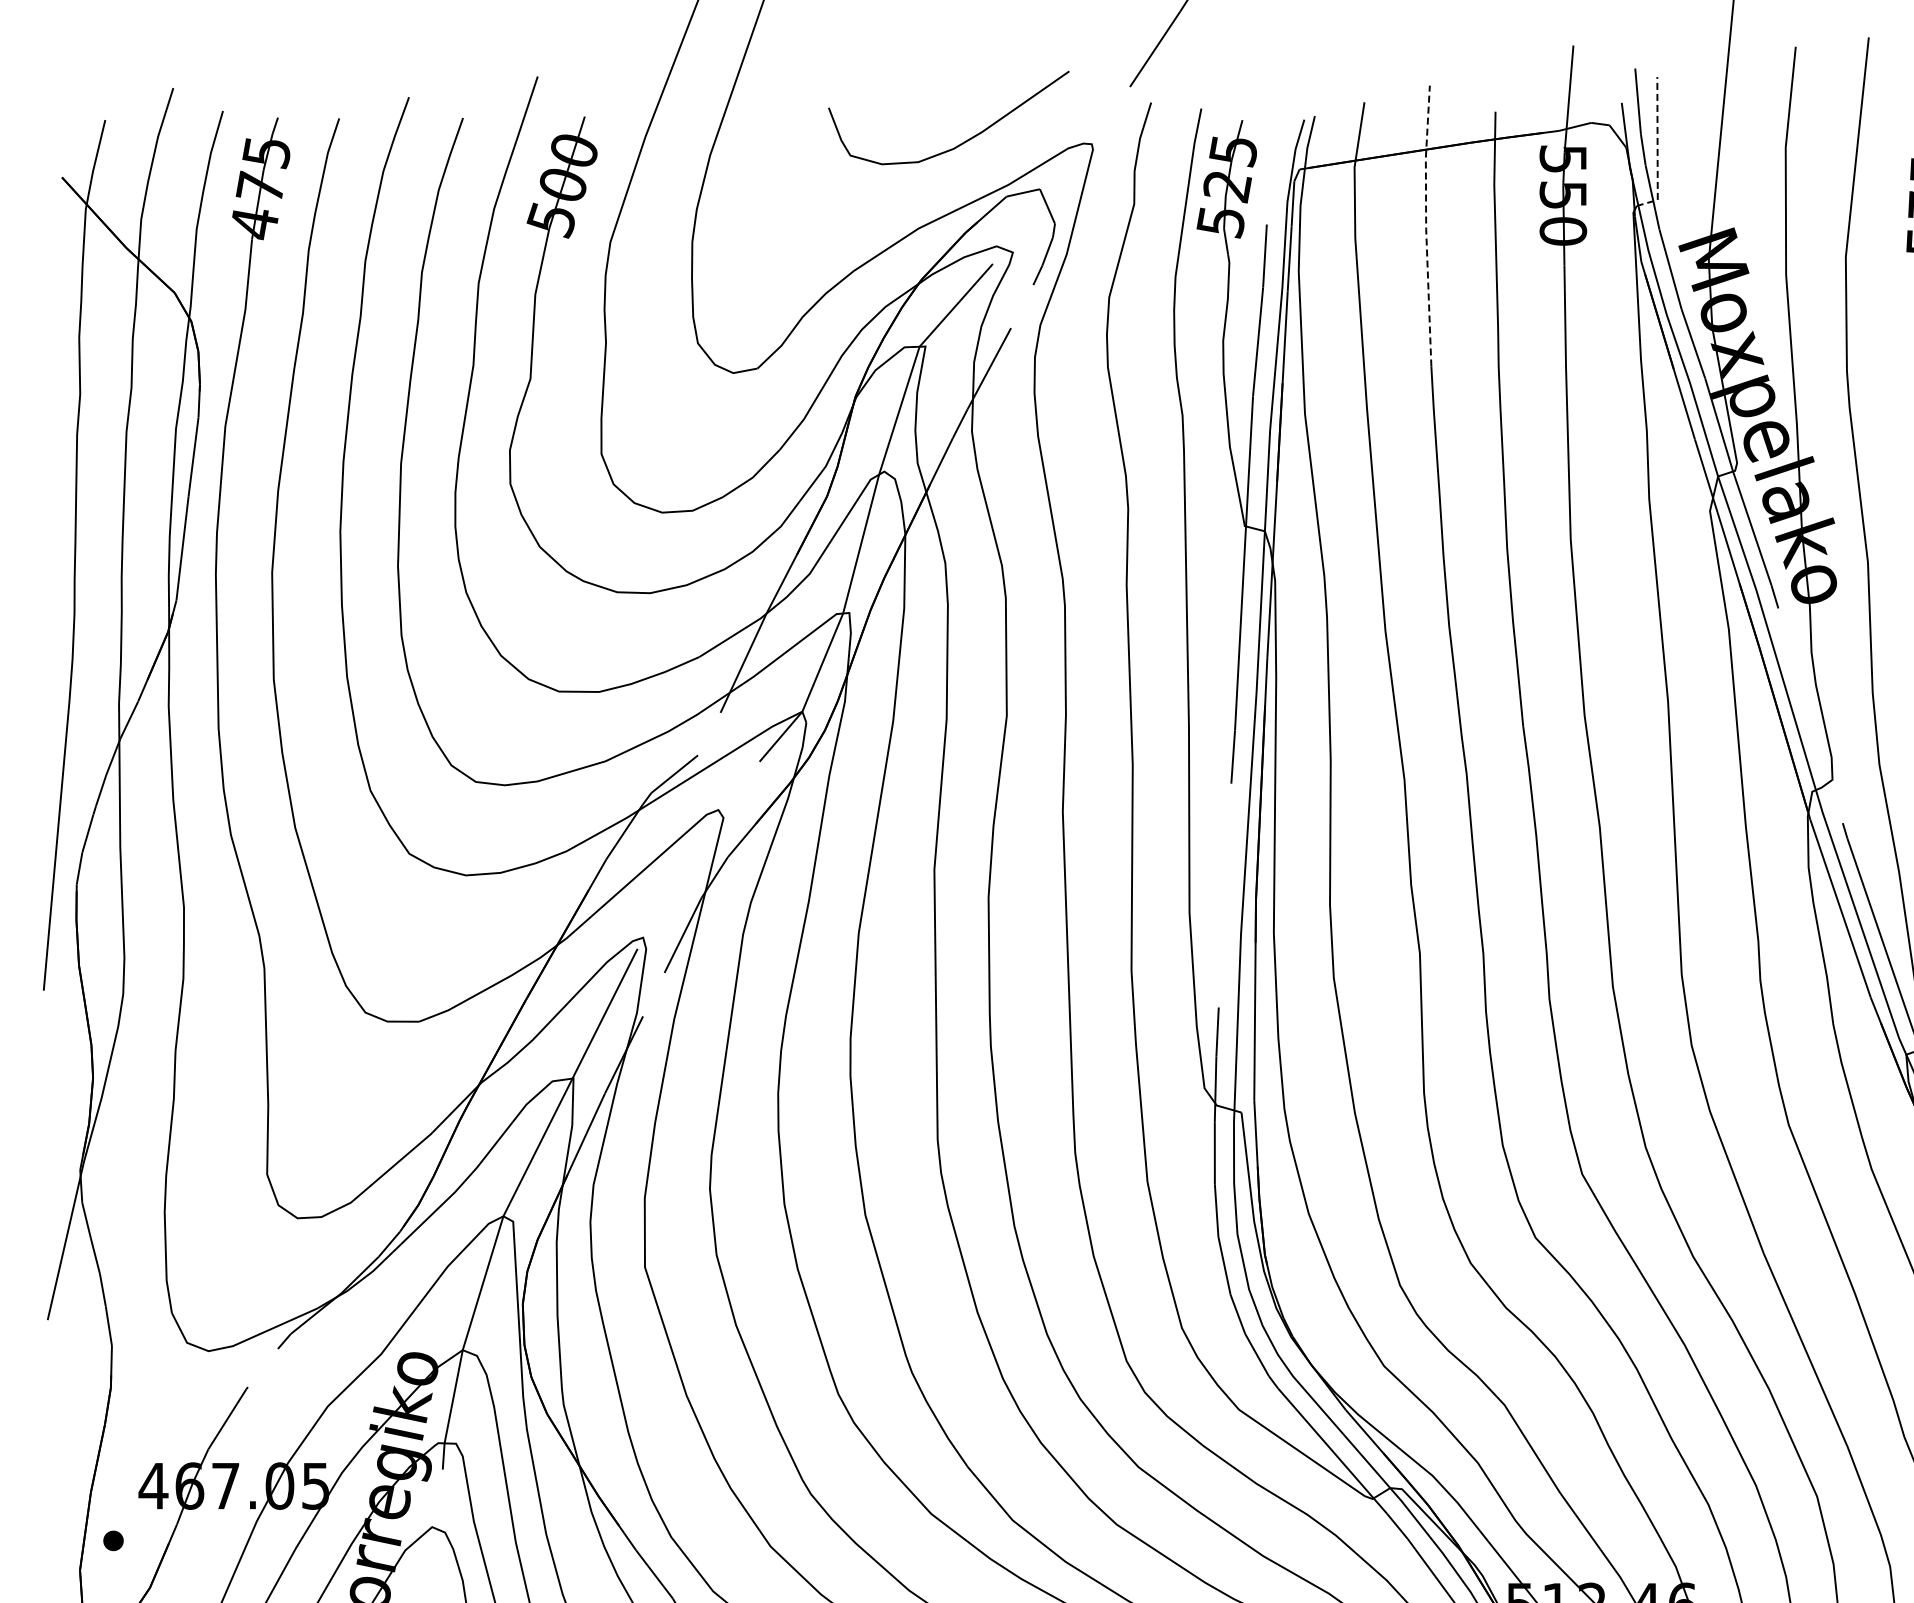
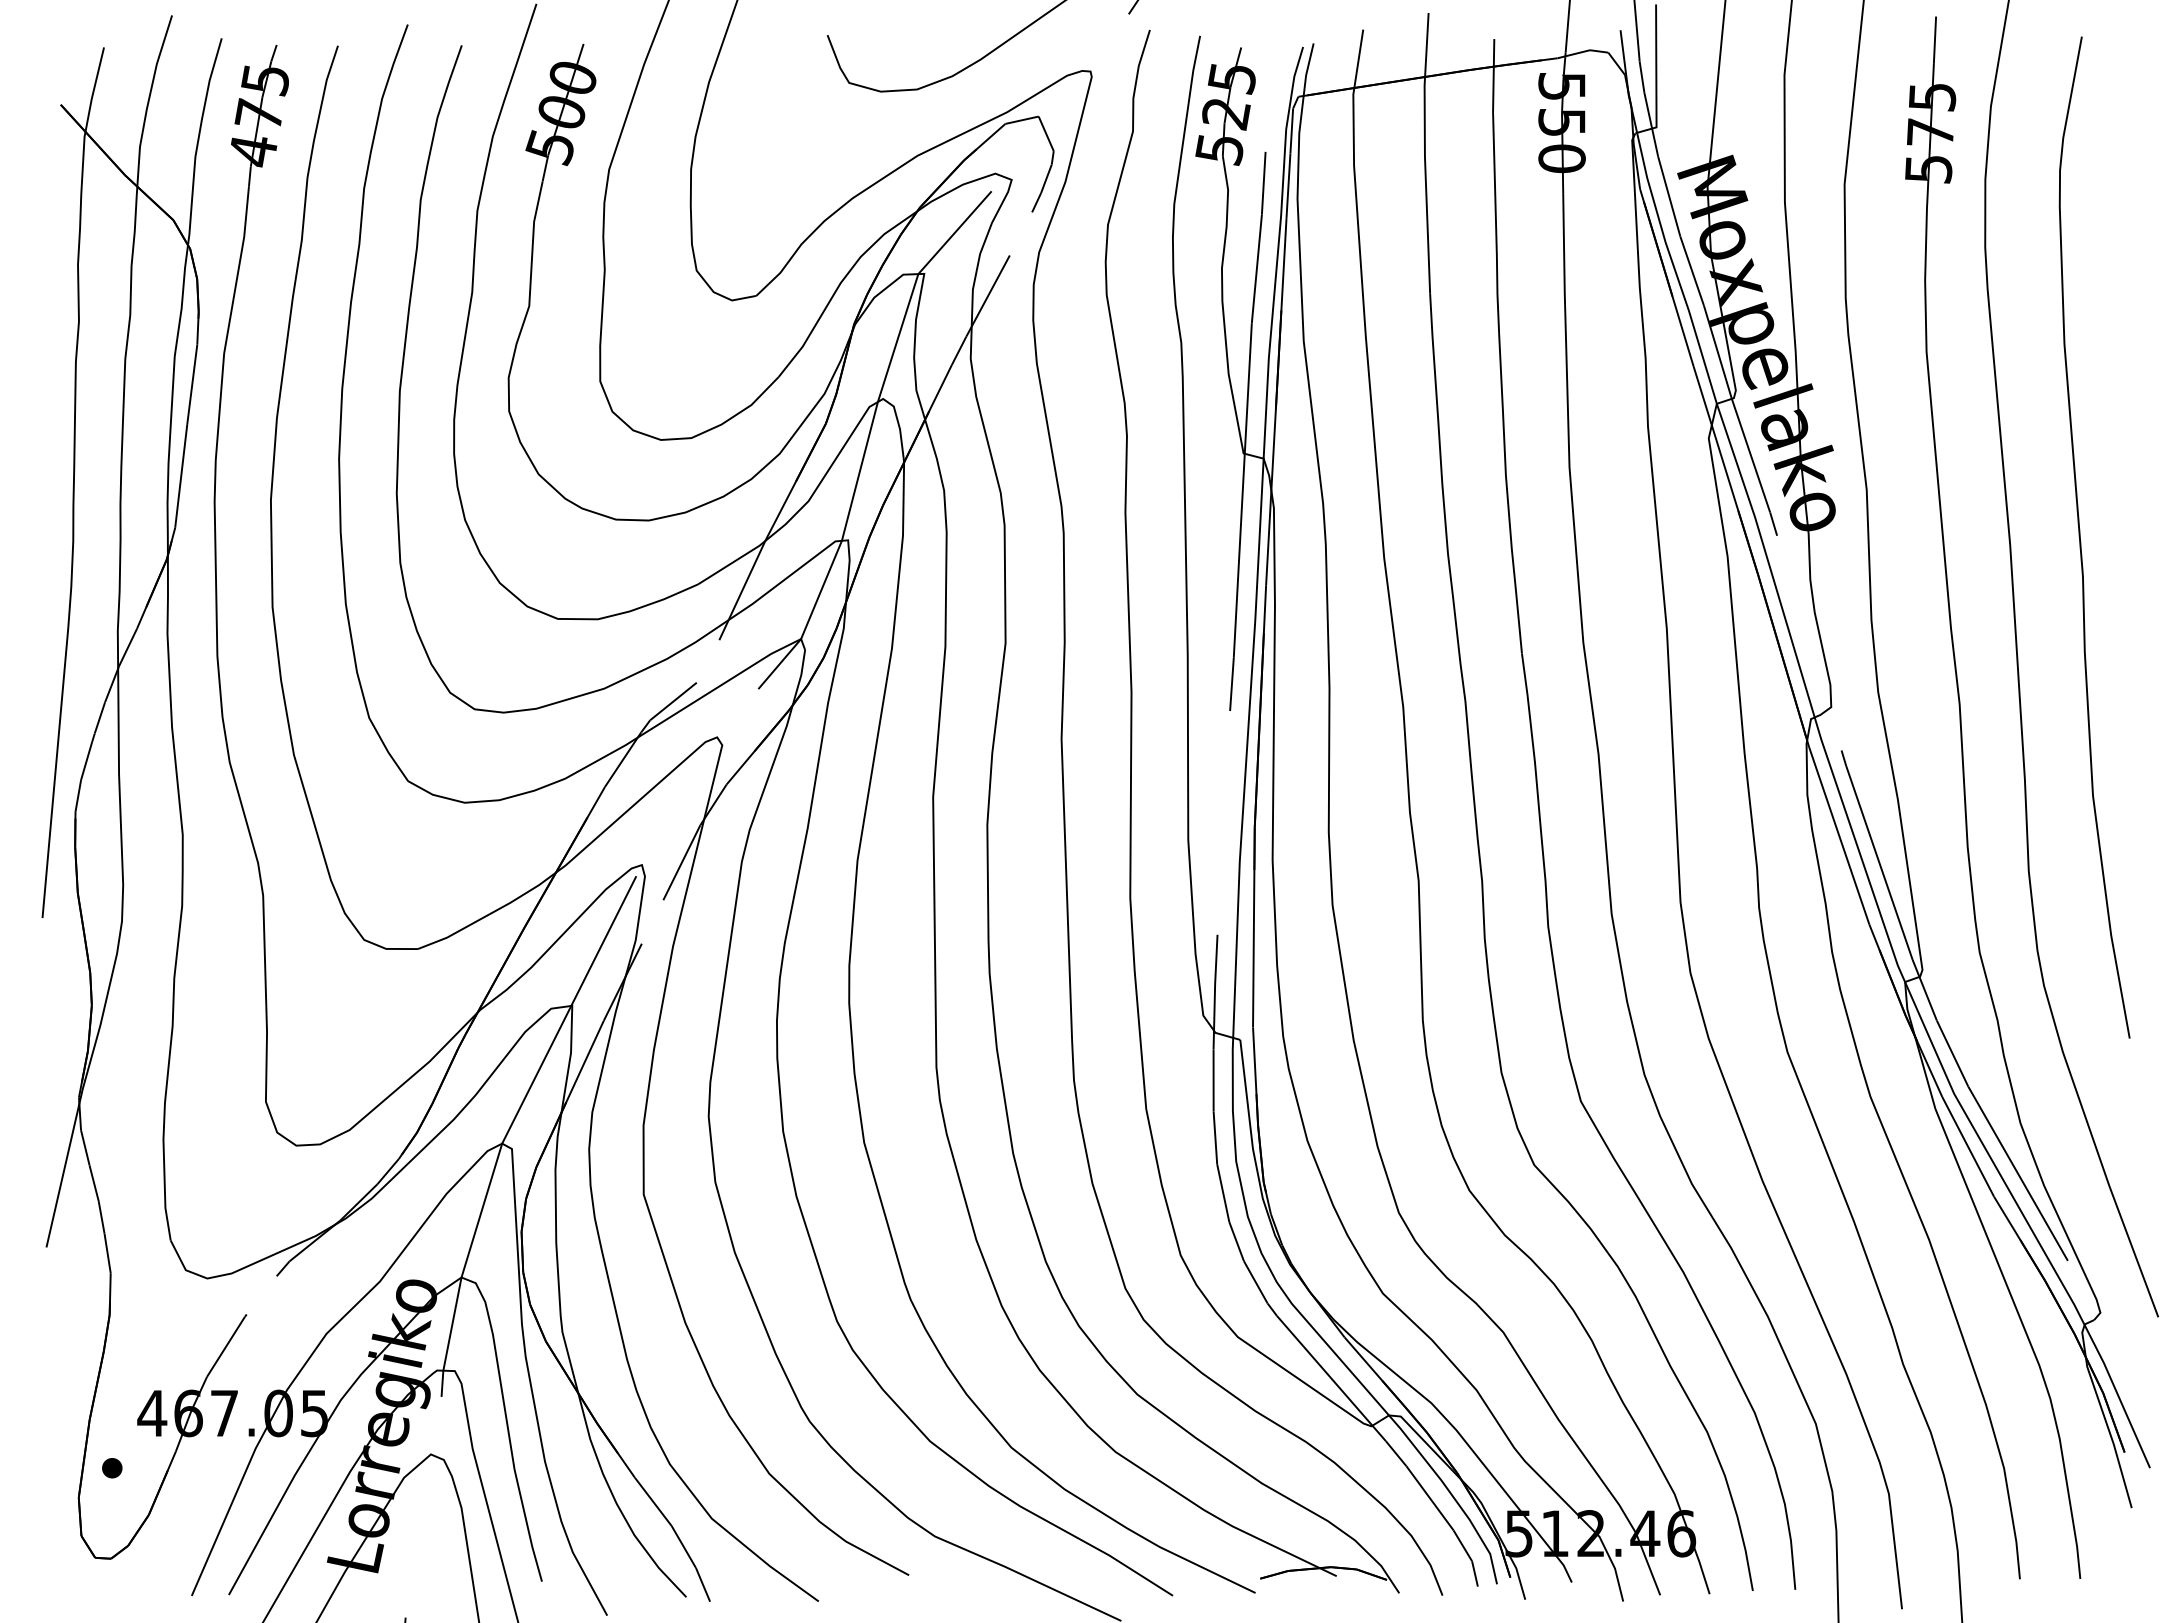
line: (1657, 150) -> (1656, 77), dashed -> solid
line: (1425, 225) -> (1424, 152), dashed -> solid

